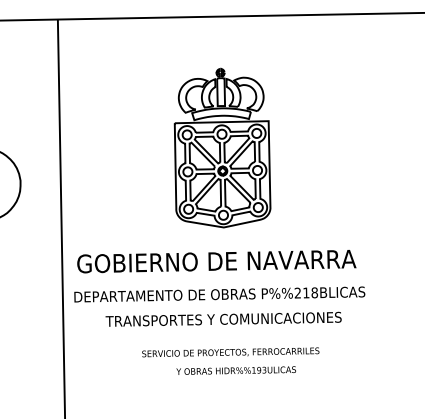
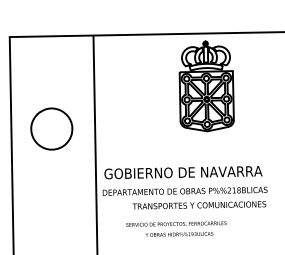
part: (222, 148) -> (206, 86), moved
text: (223, 319) -> (199, 205), moved
text: (230, 360) -> (176, 228), moved

